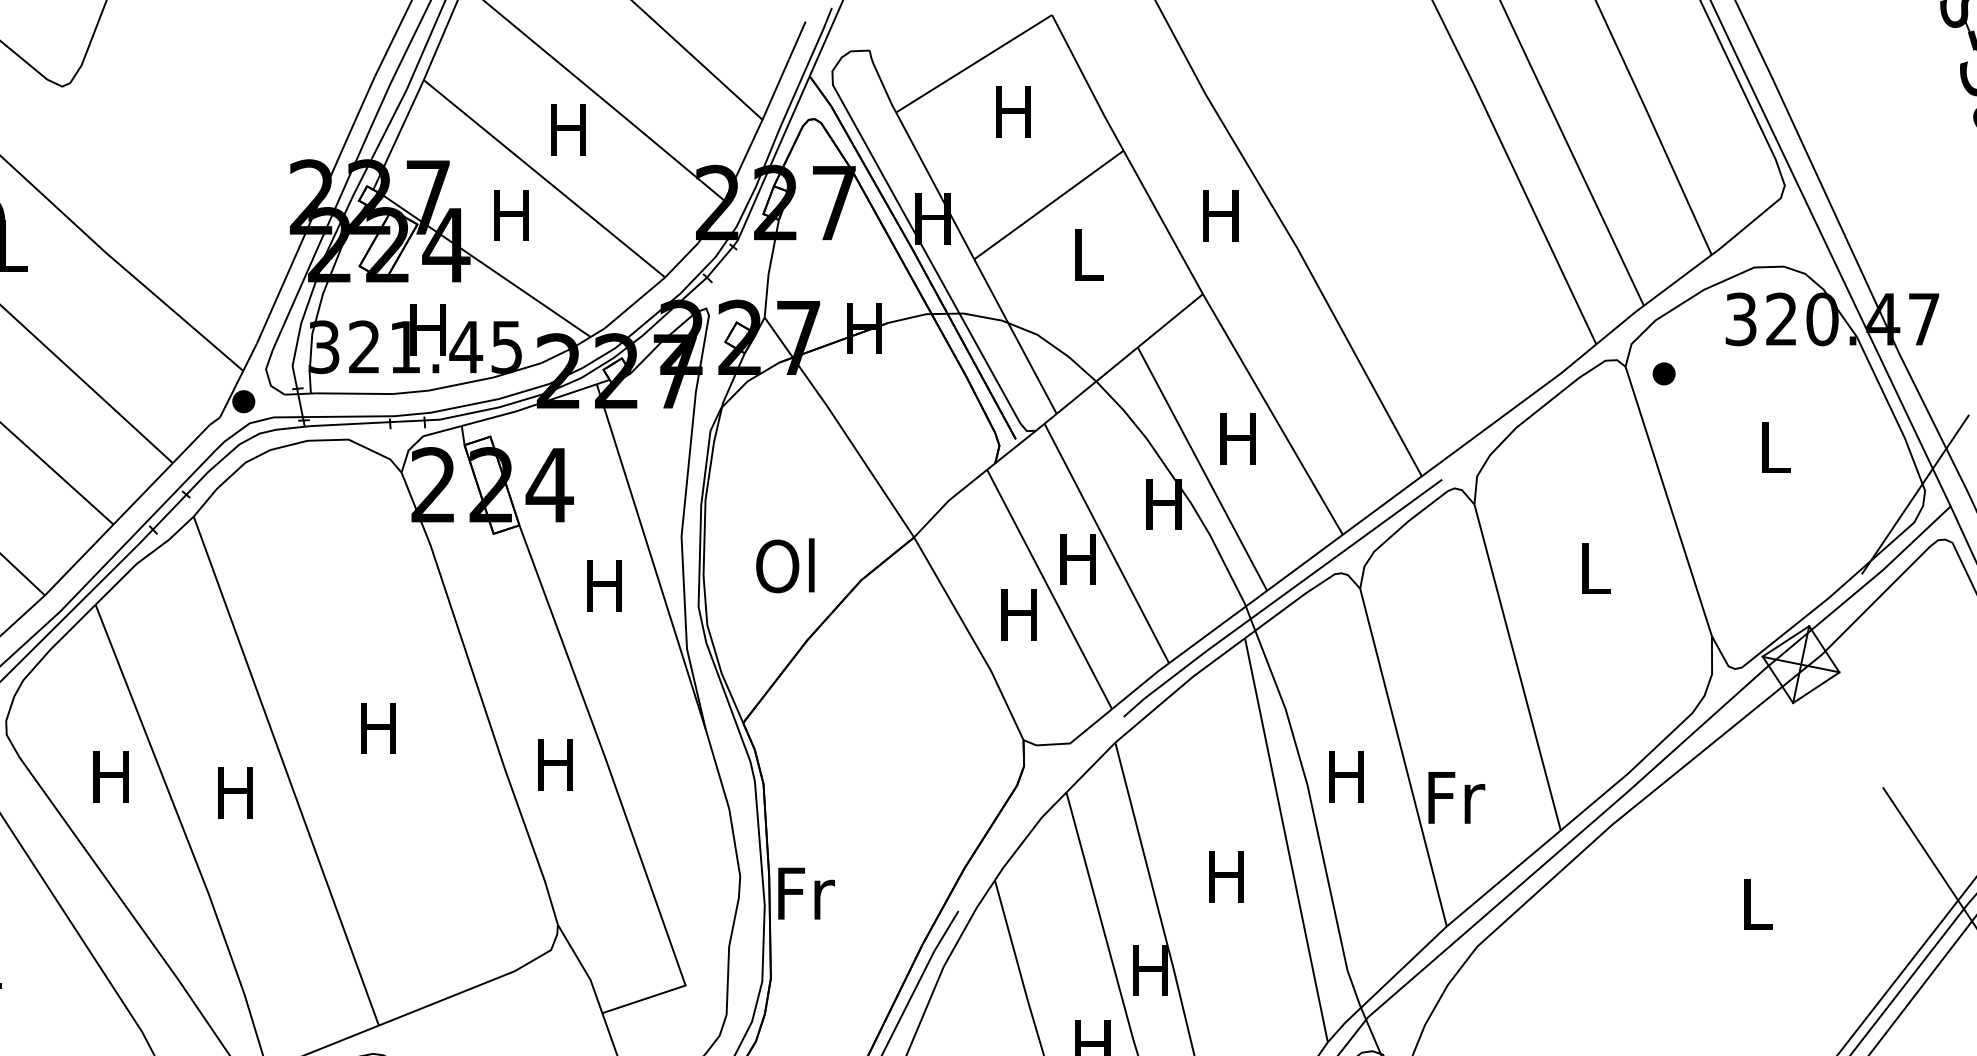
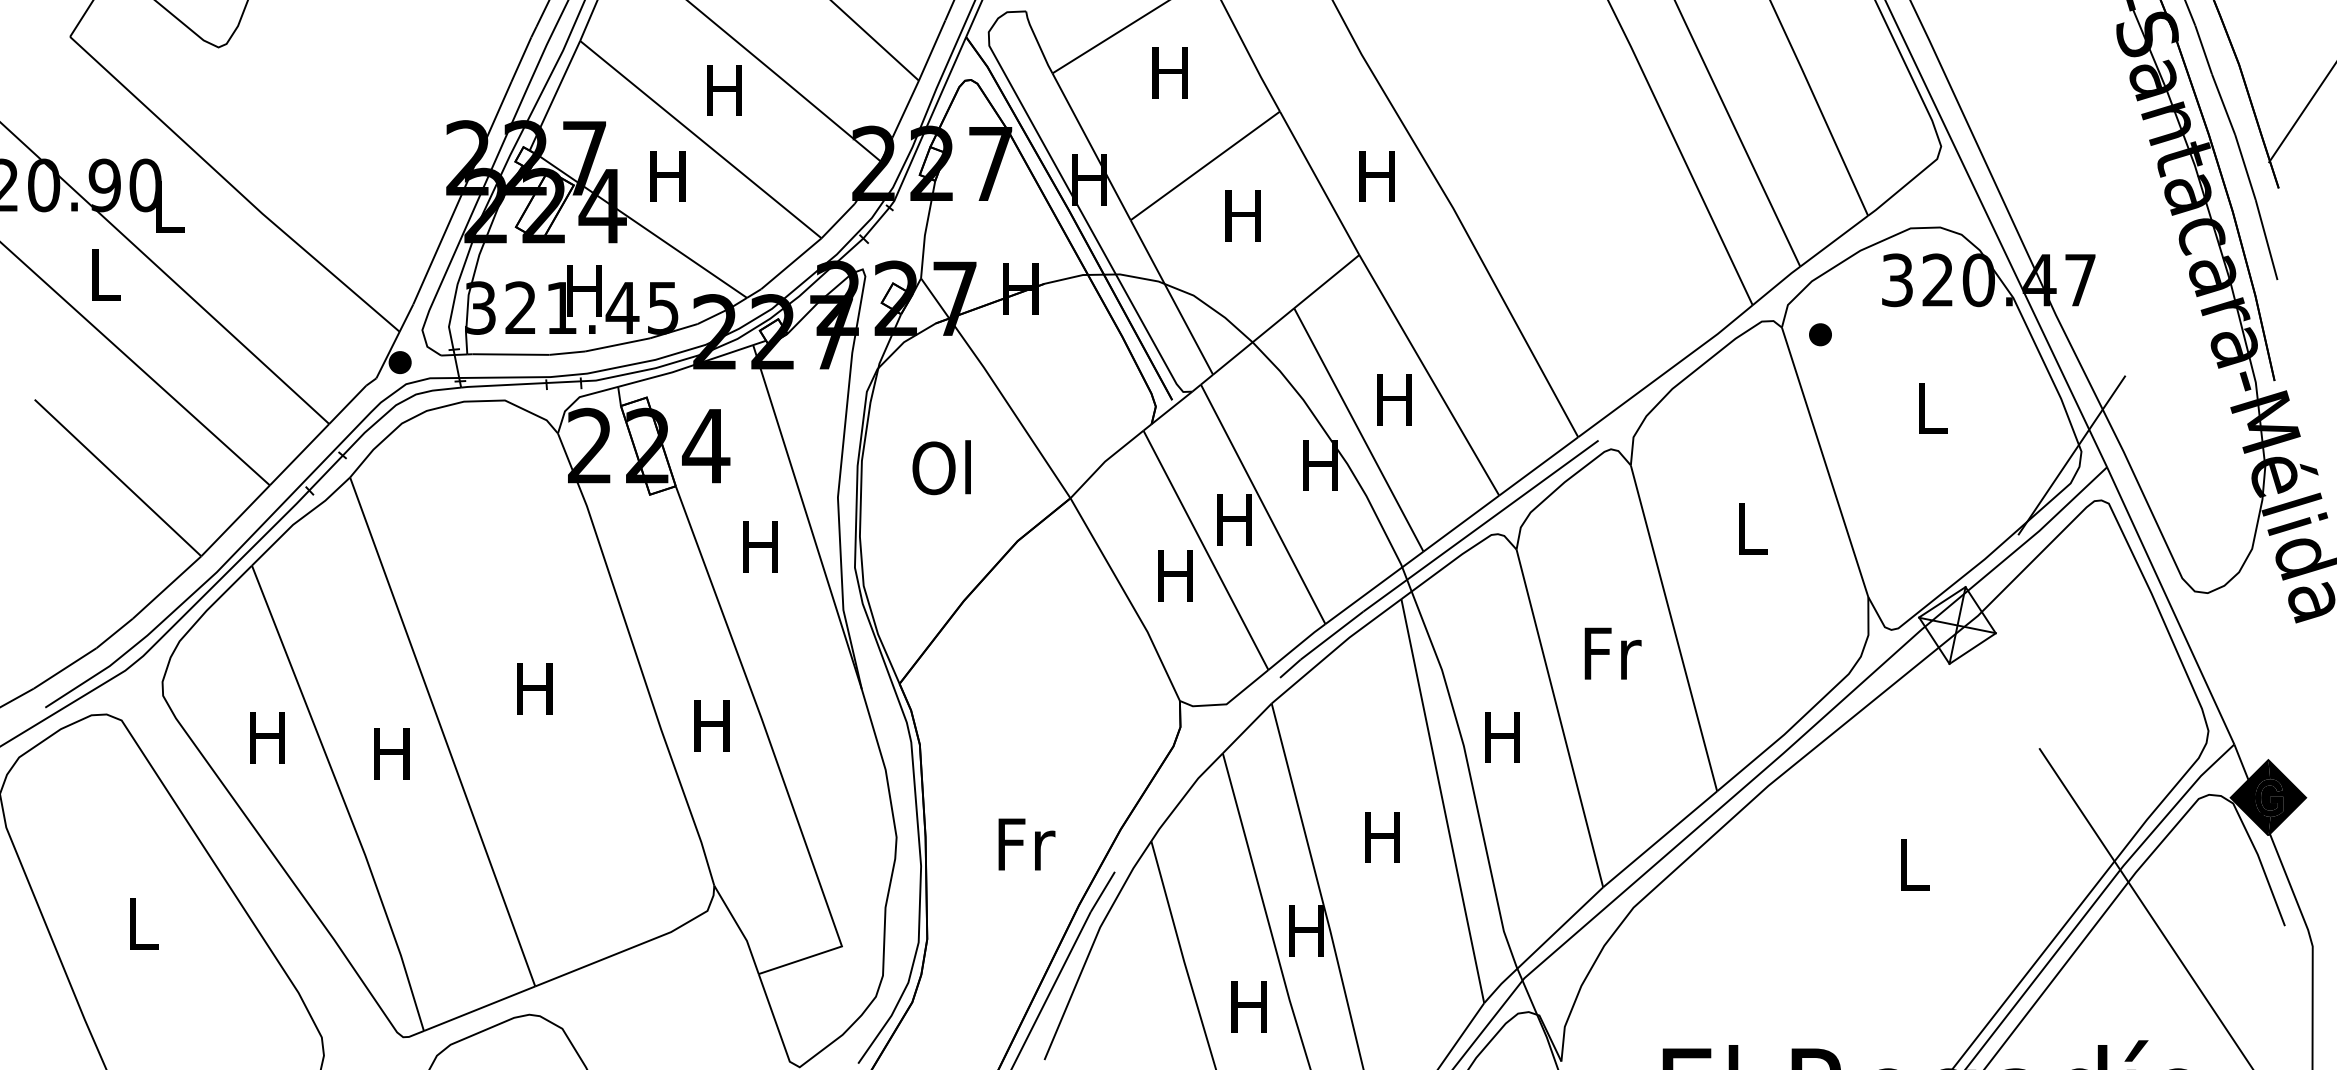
text: (1086, 254) -> (1242, 215), L -> H
text: (785, 565) -> (941, 467), moved
text: (1456, 797) -> (1612, 653), moved
text: (806, 893) -> (1026, 844), moved

